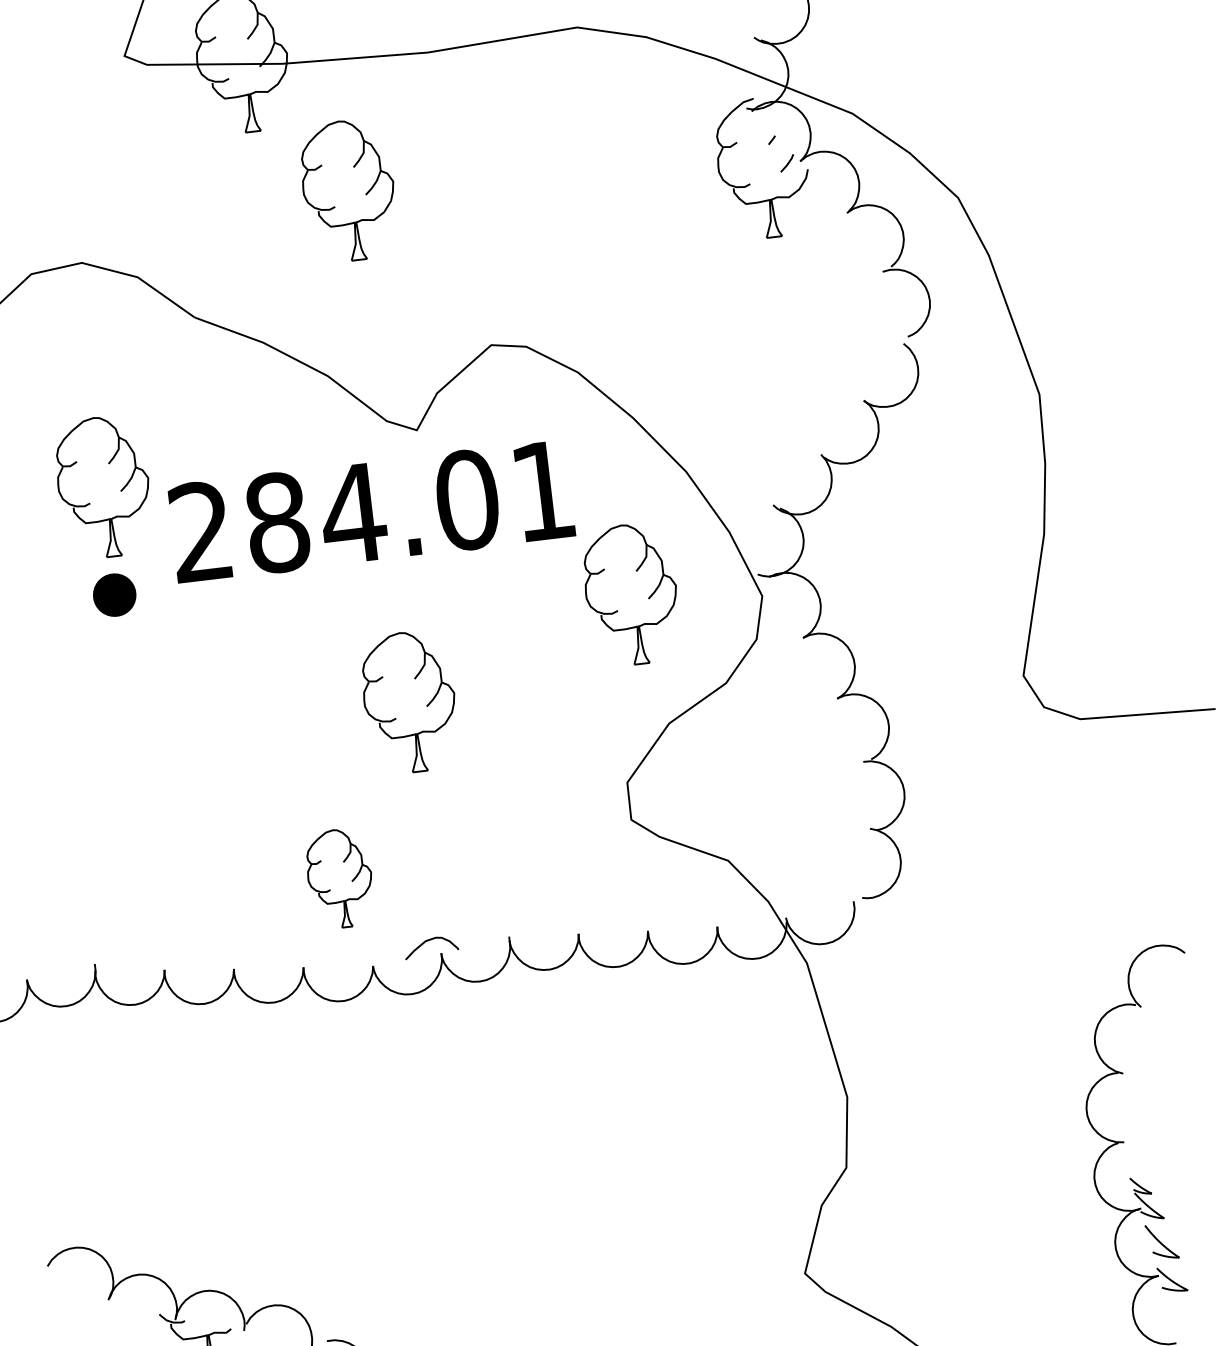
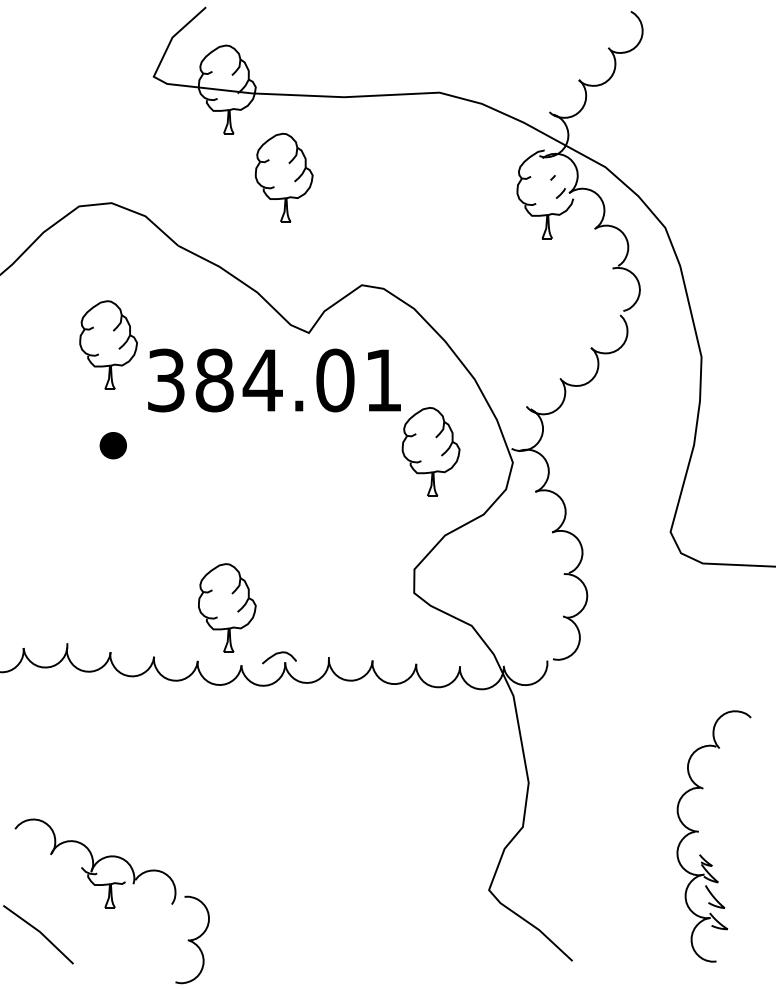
text: (201, 531) -> (166, 380), 284.01 -> 384.01
part: (113, 595) -> (112, 445), moved
part: (408, 701) -> (283, 502), removed
part: (340, 877) -> (227, 607), size x1.43

